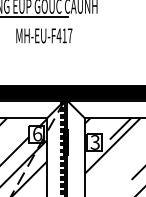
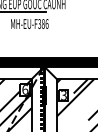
text: (64, 35) -> (43, 23), MH-EU-F417 -> MH-EU-F386

